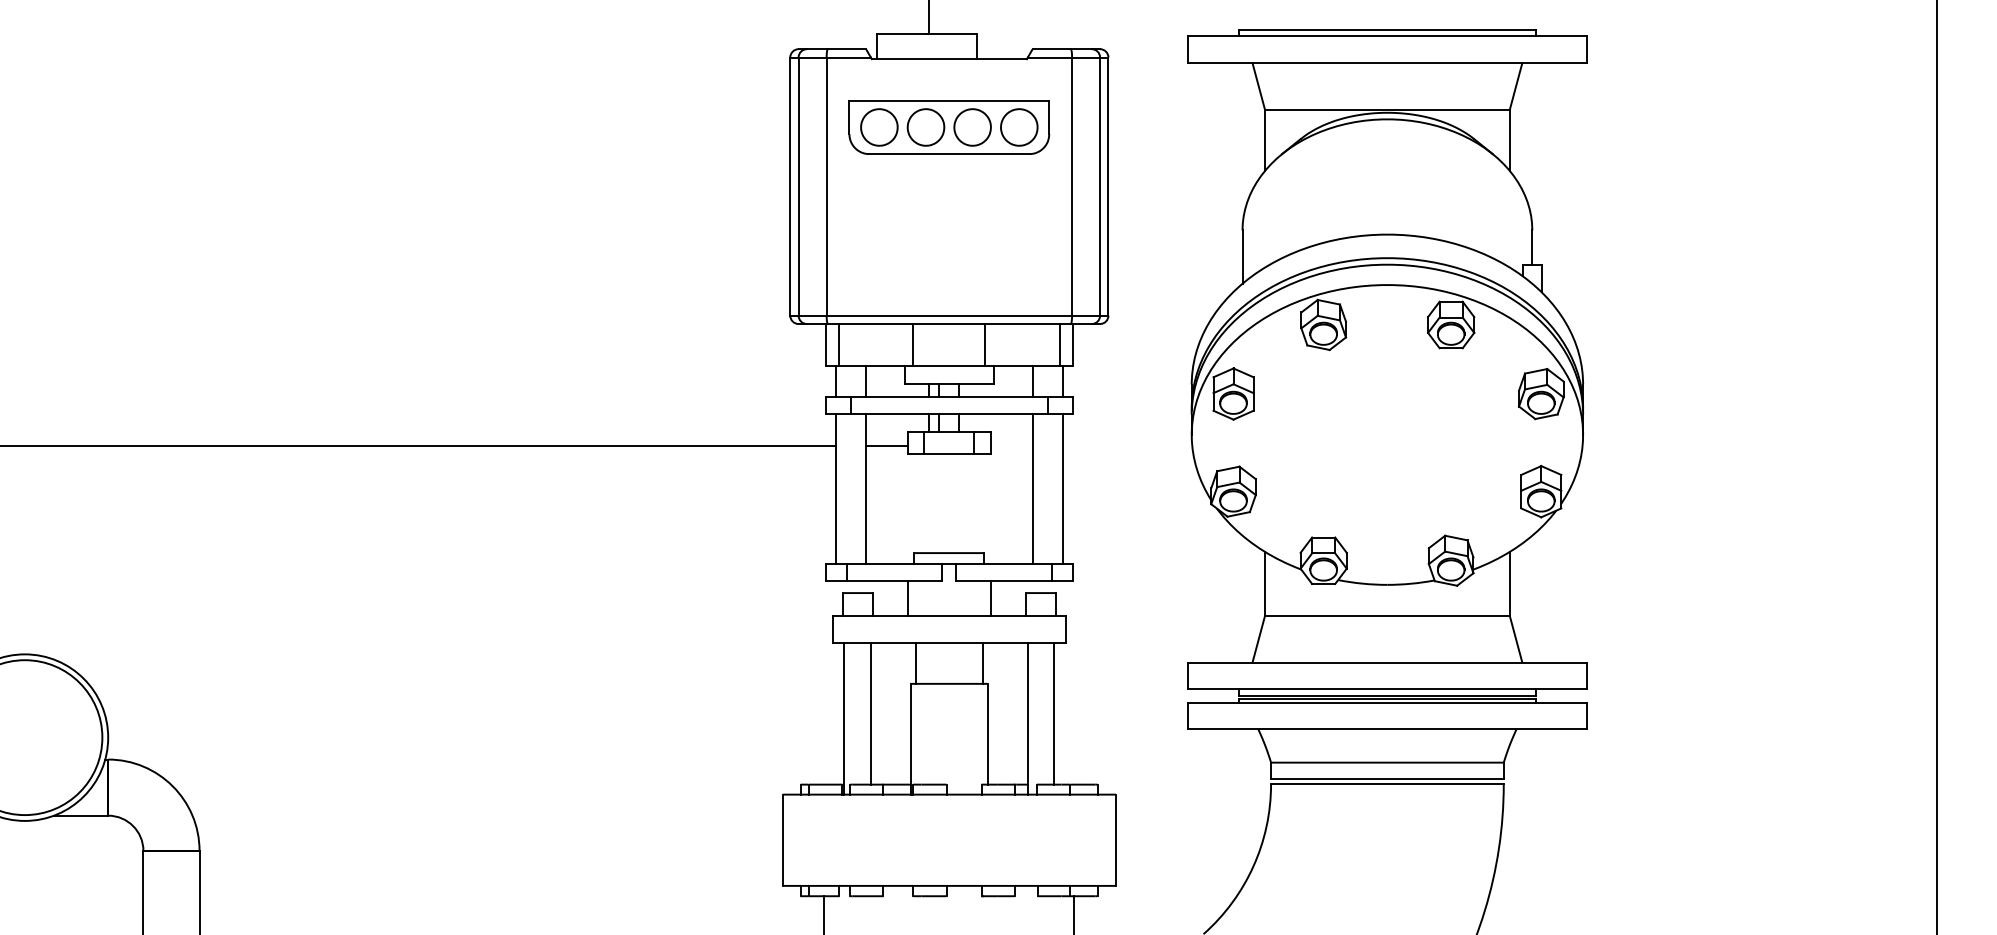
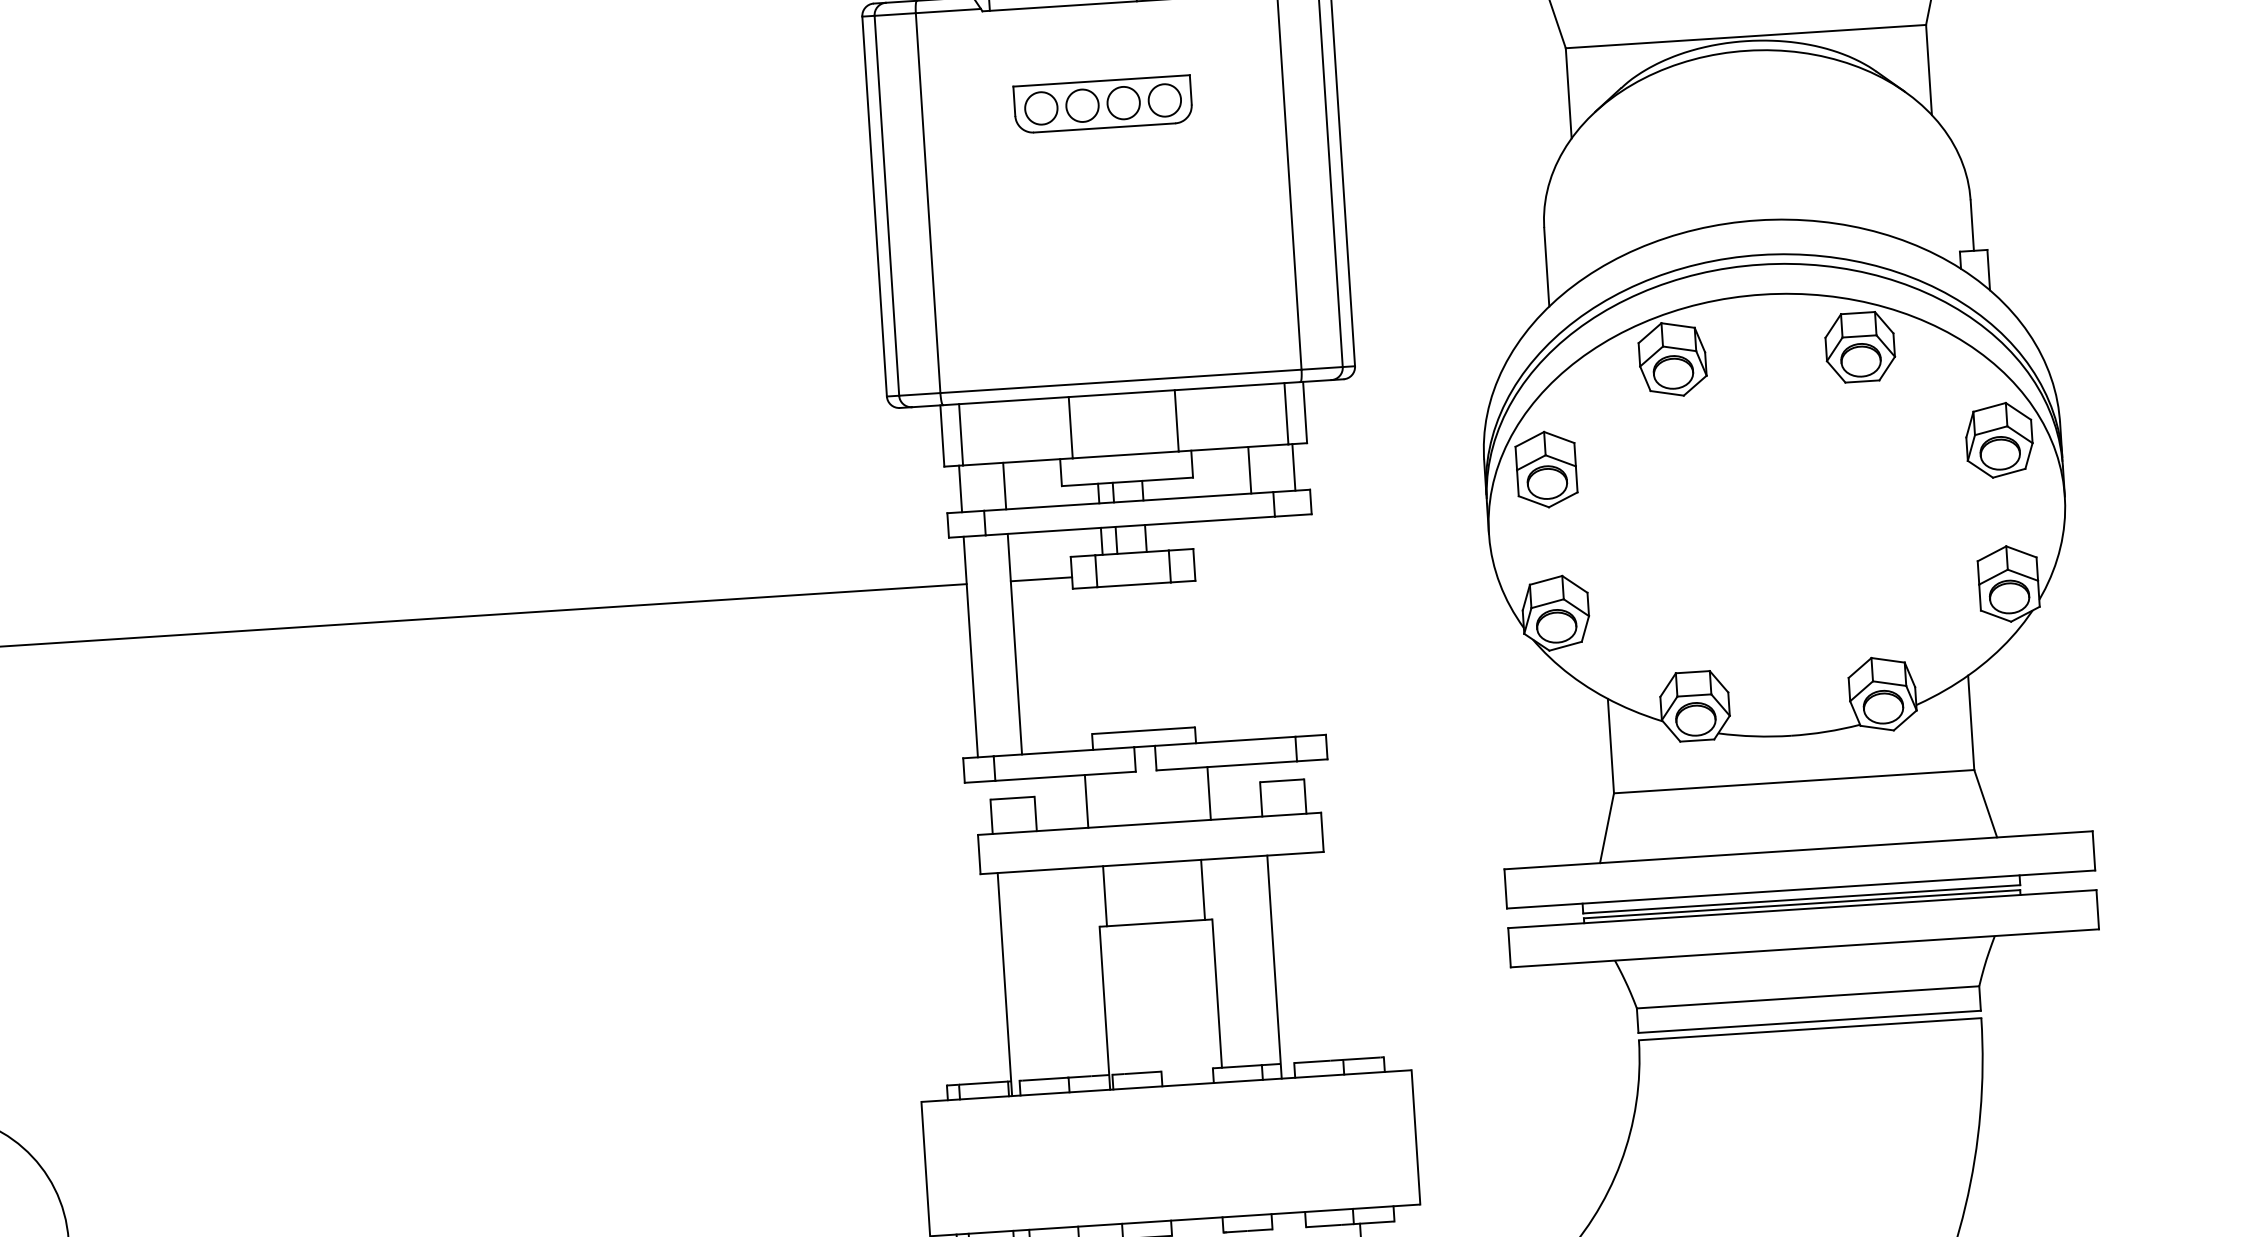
part: (949, 127) -> (1103, 104), size x0.6
line: (1032, 488) -> (1259, 627), removed
line: (1062, 488) -> (1303, 624), removed
line: (871, 713) -> (1044, 974), removed
line: (1054, 713) -> (1313, 956), removed

